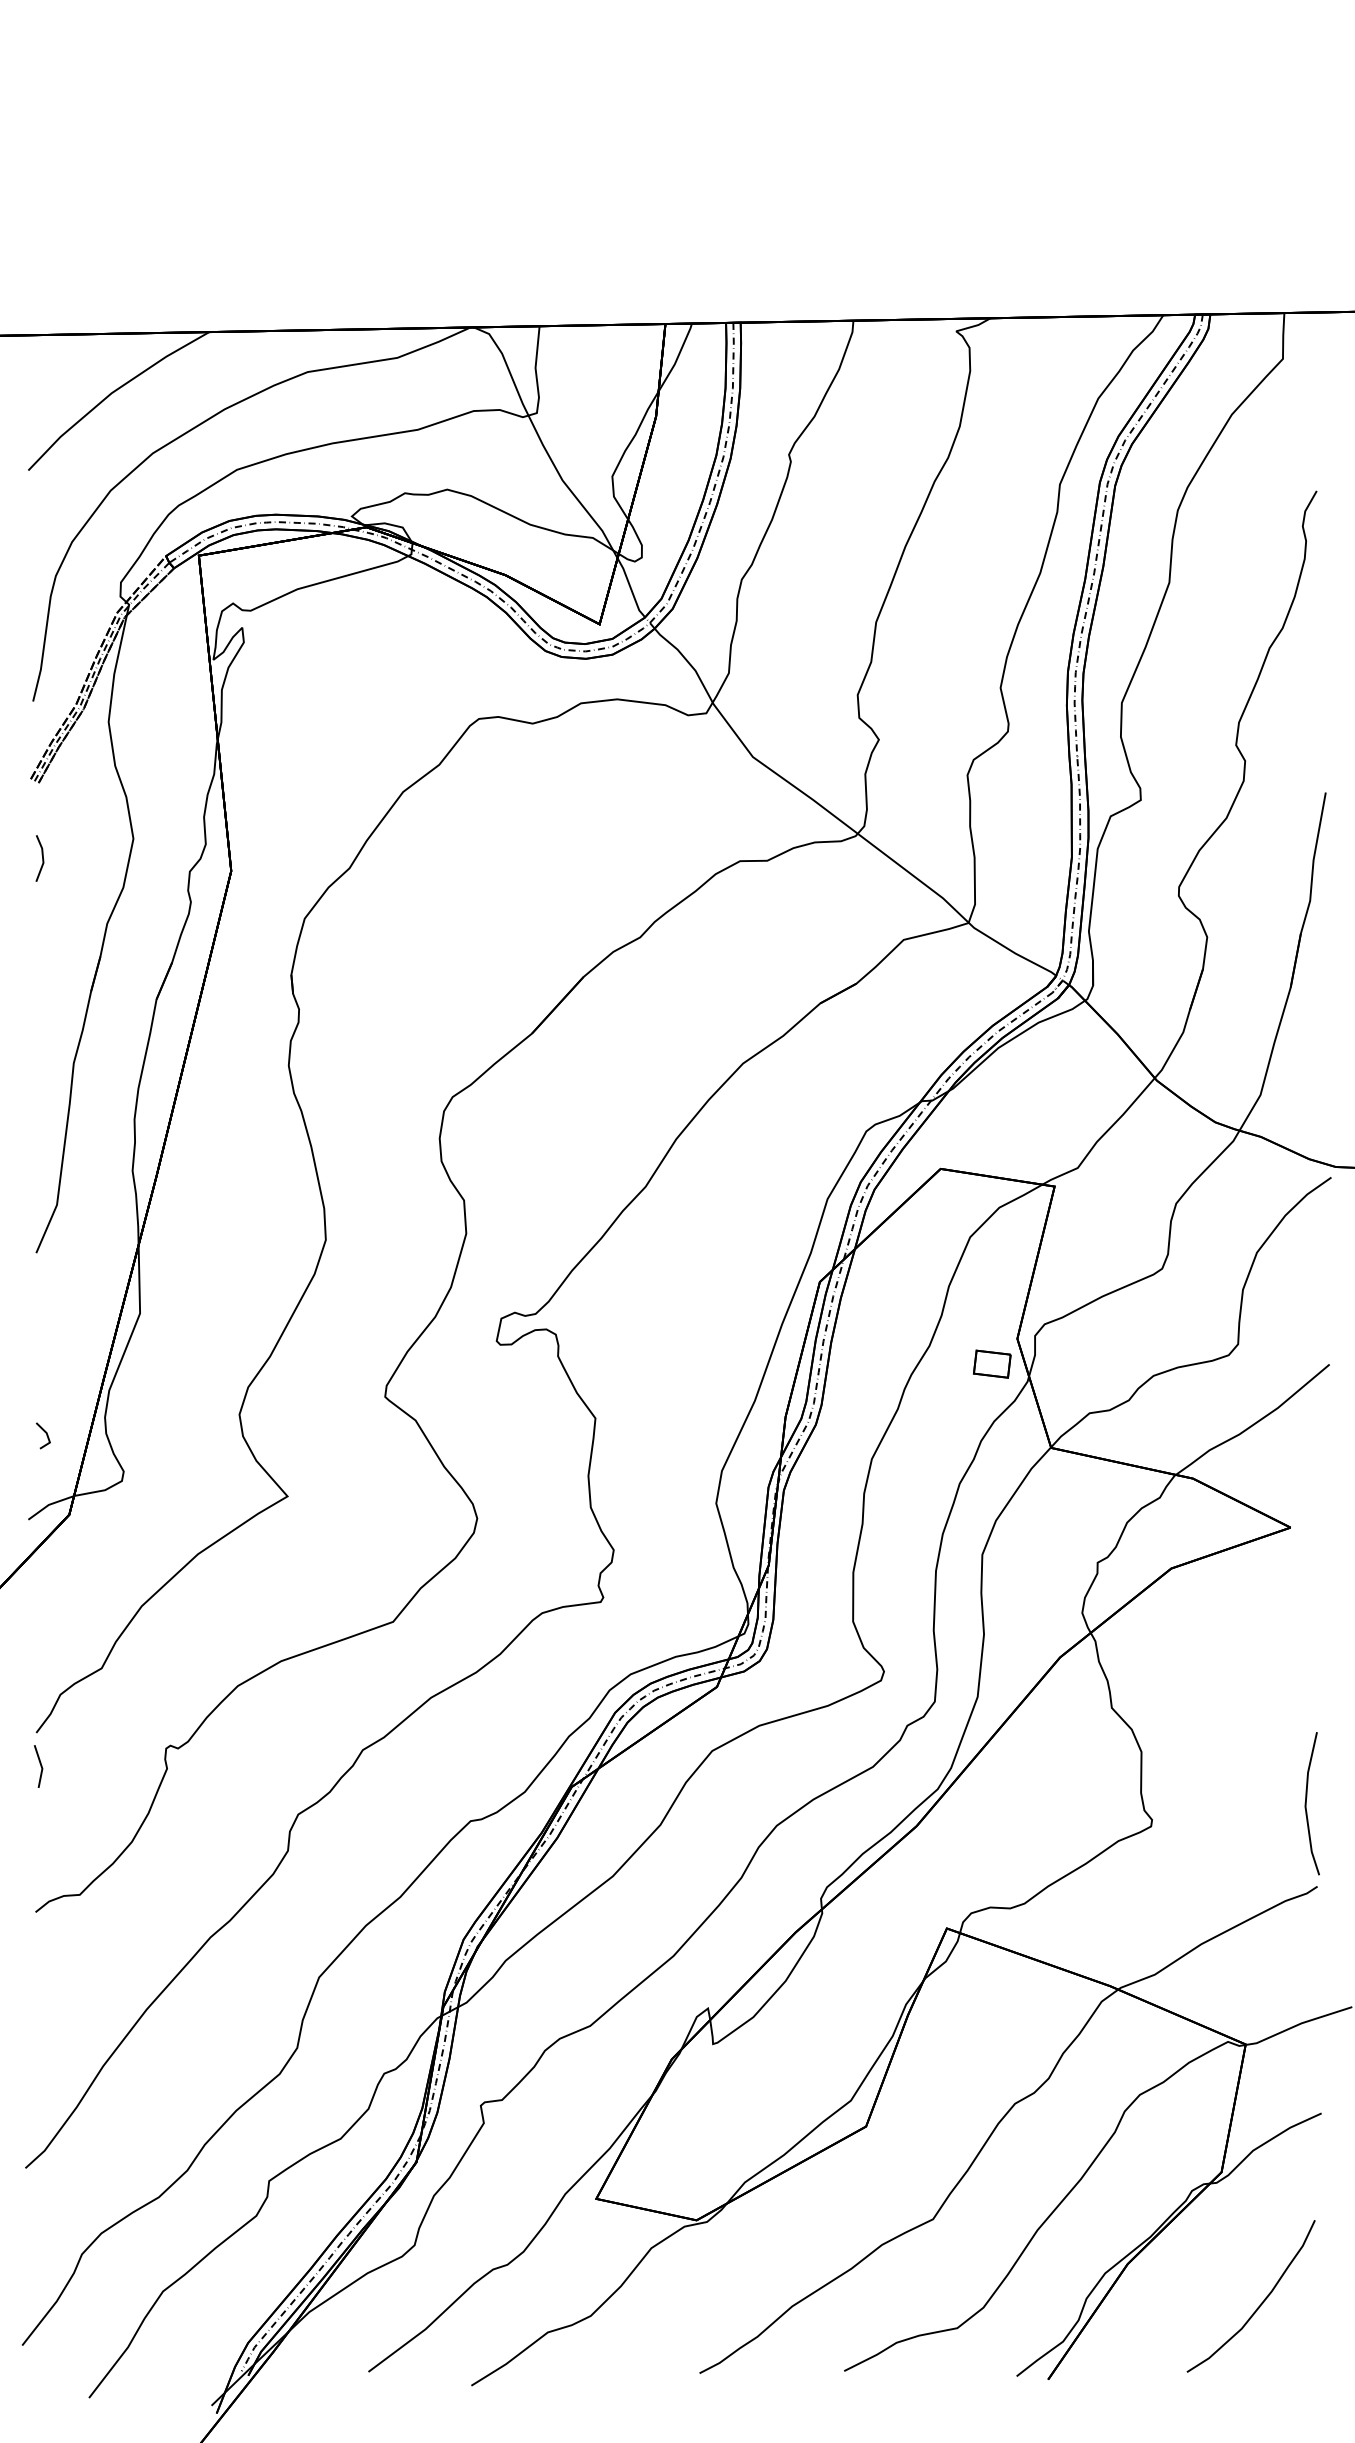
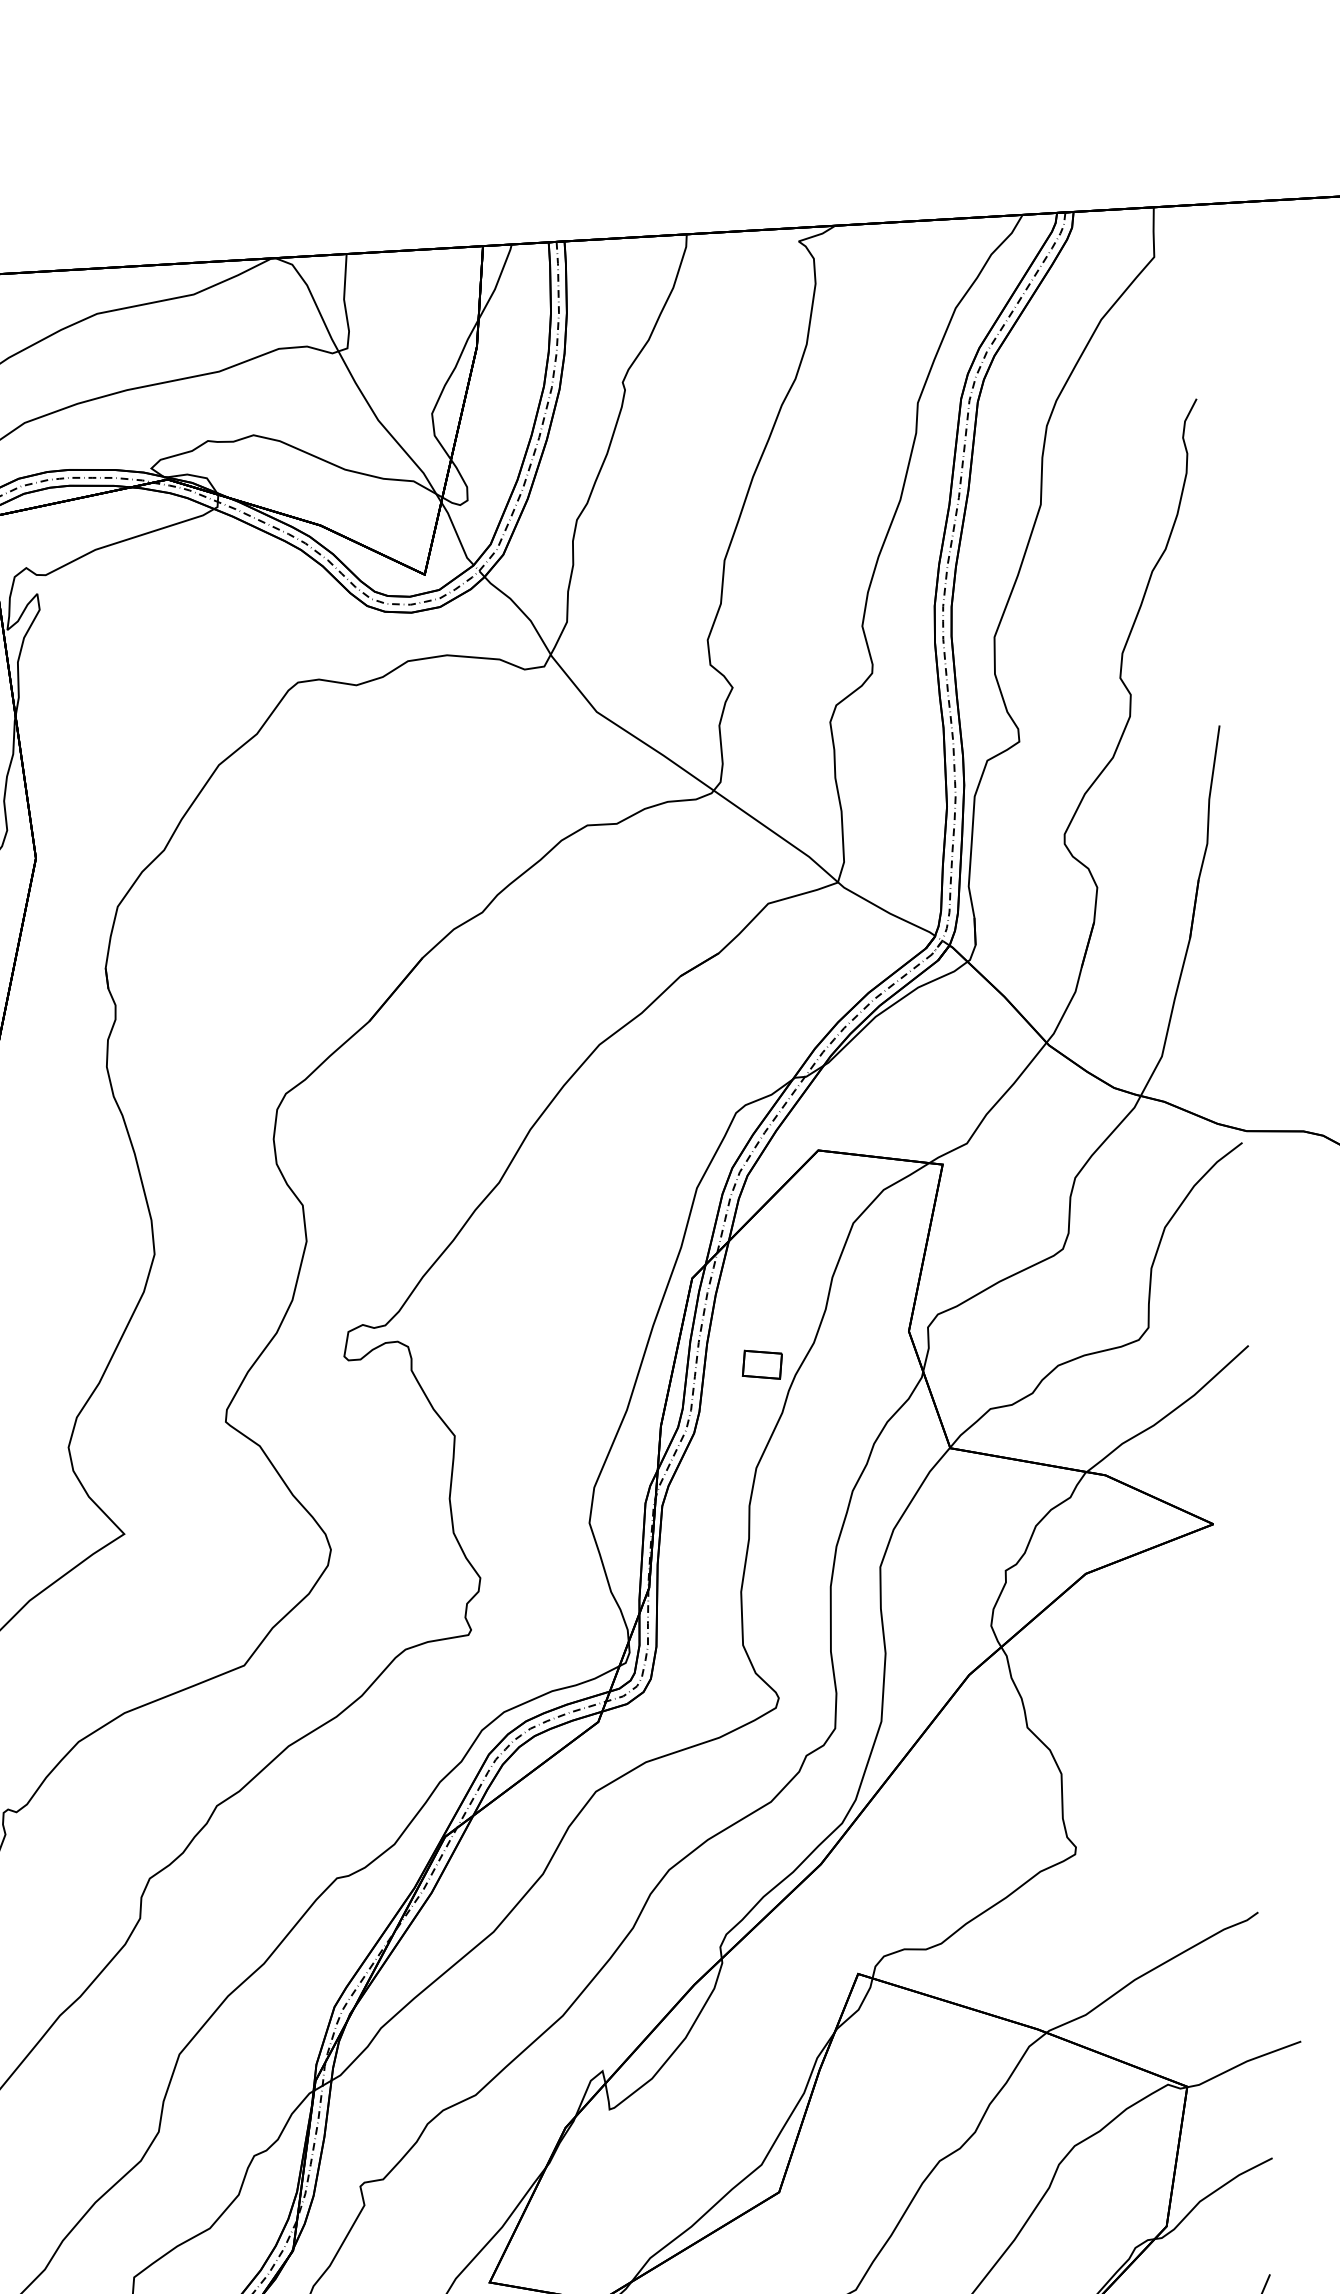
part: (992, 1363) -> (762, 1364), moved
line: (1306, 1803) -> (1242, 1822), removed

